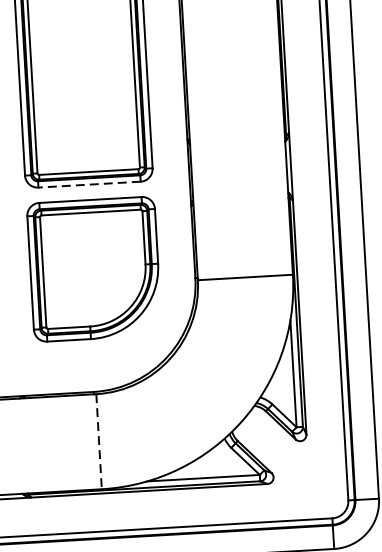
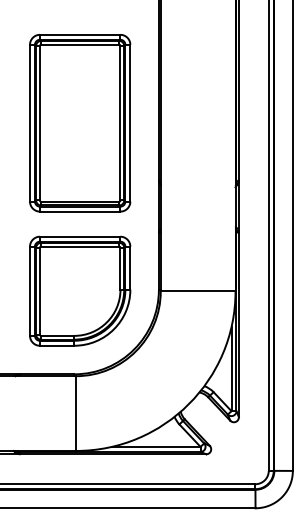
line: (88, 184) -> (79, 211), dashed -> solid
part: (94, 268) -> (80, 290), moved
line: (99, 442) -> (76, 414), dashed -> solid

